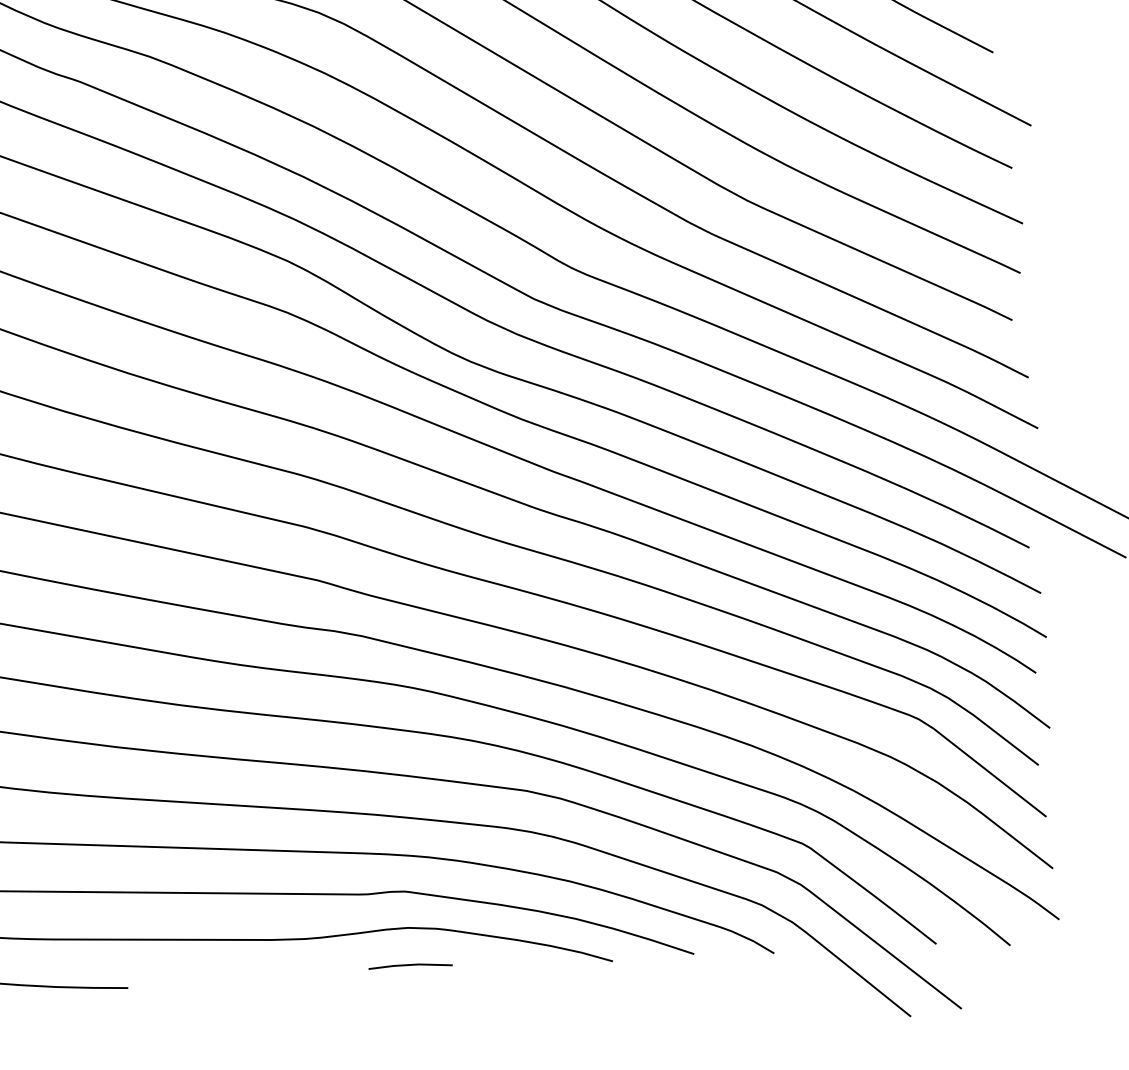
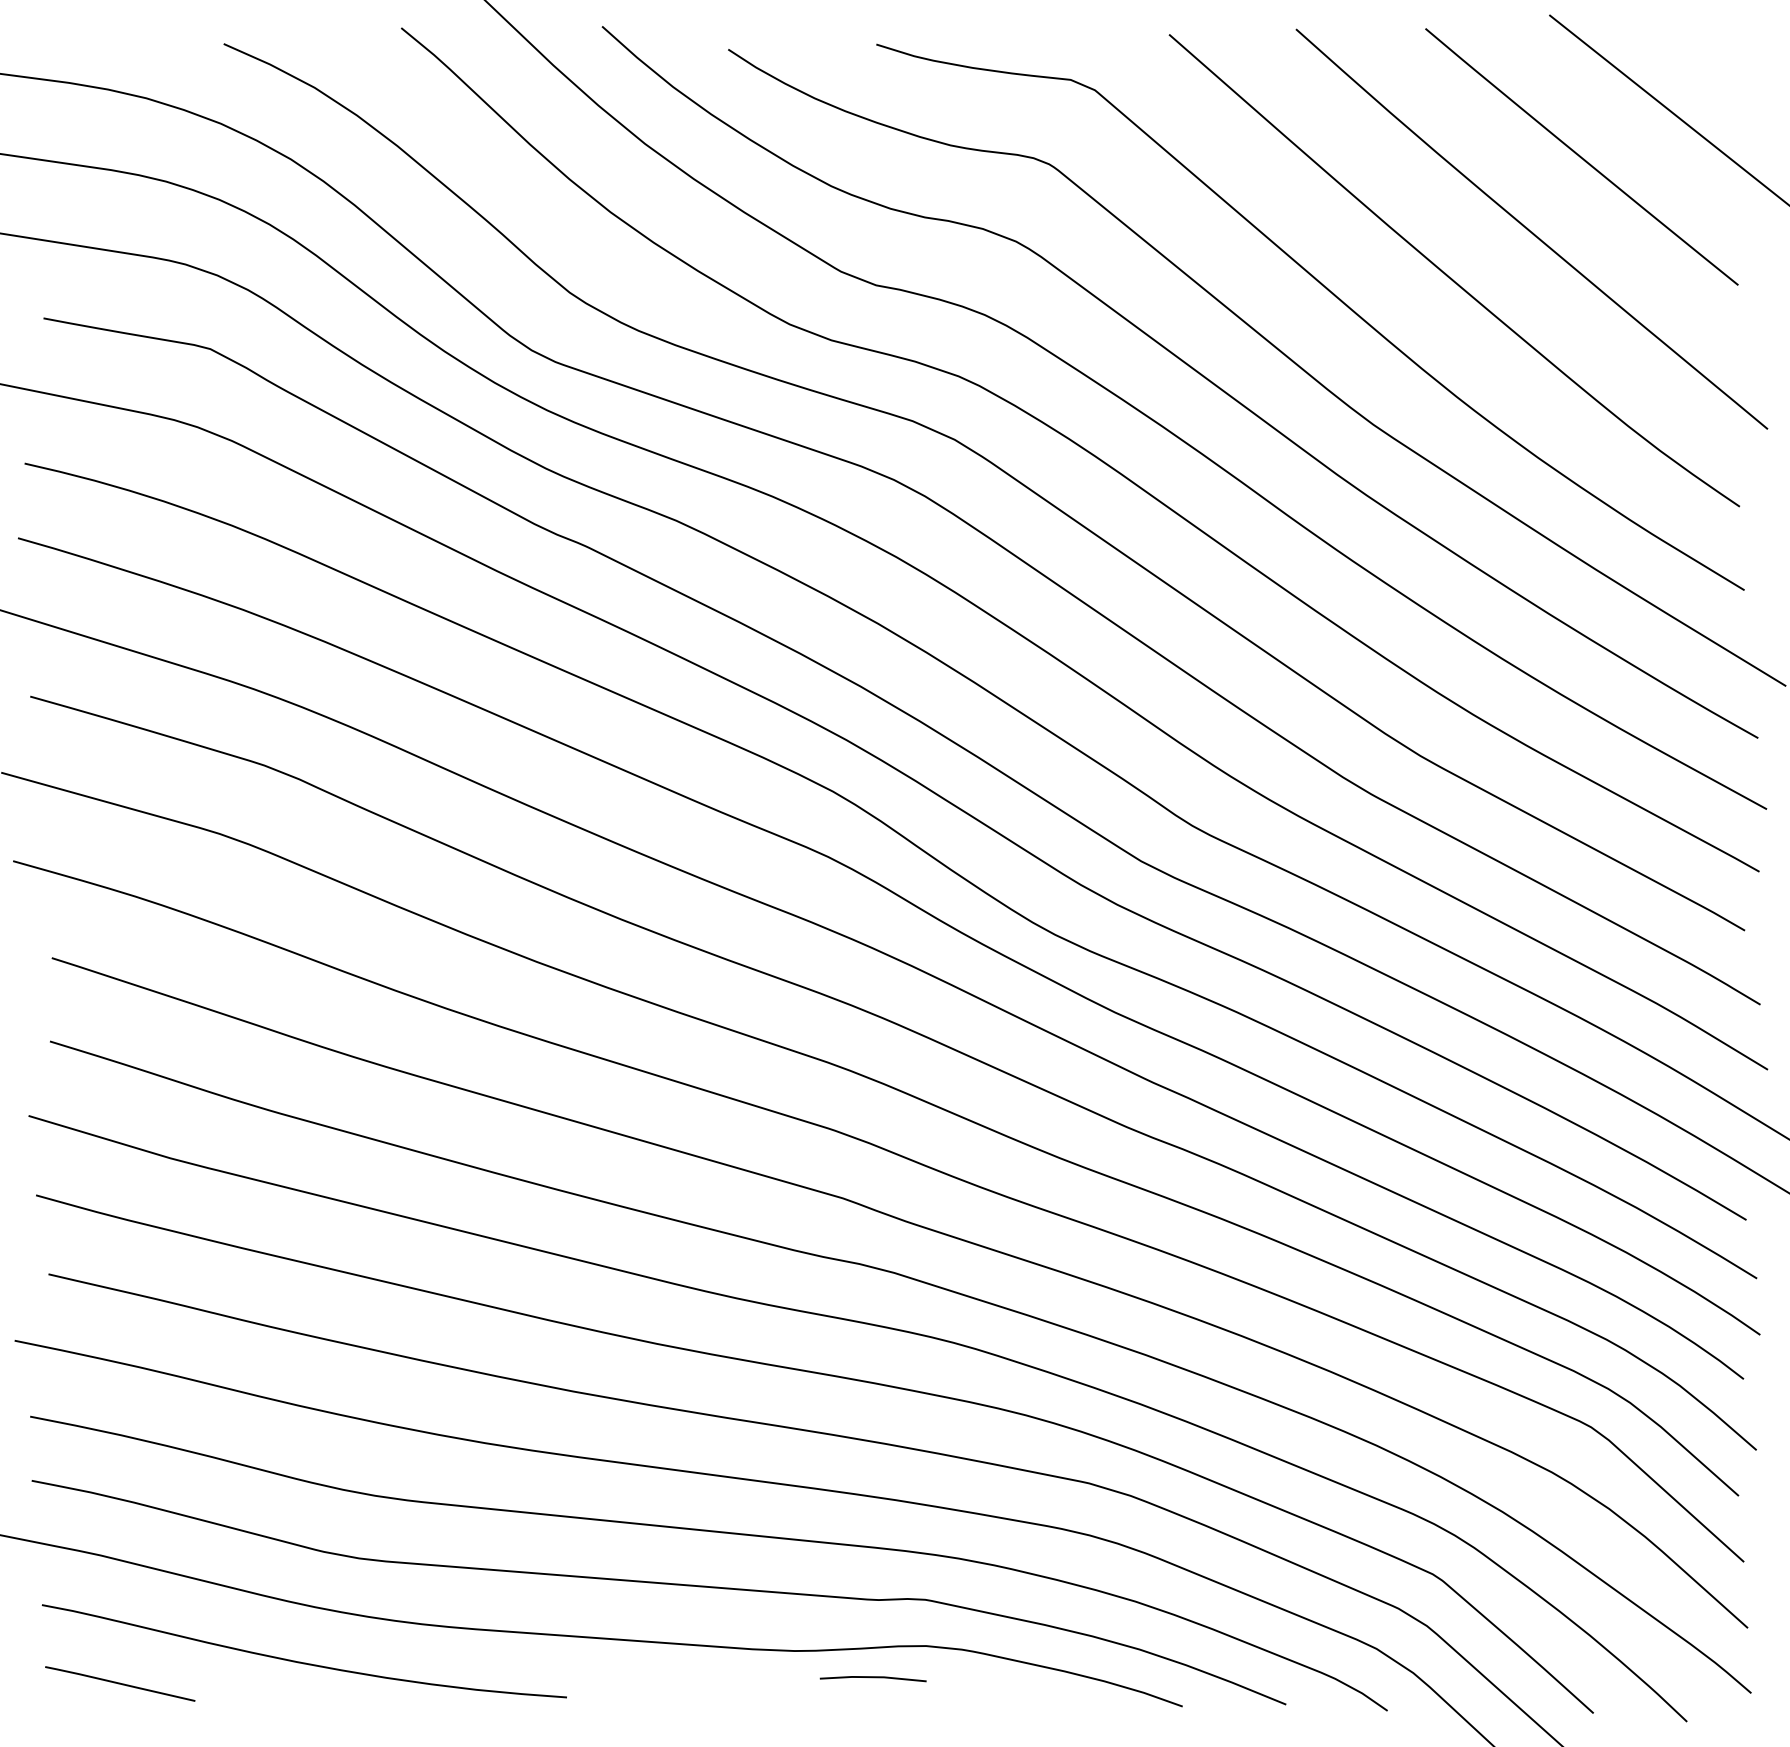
line: (410, 966) -> (872, 1678), moved

